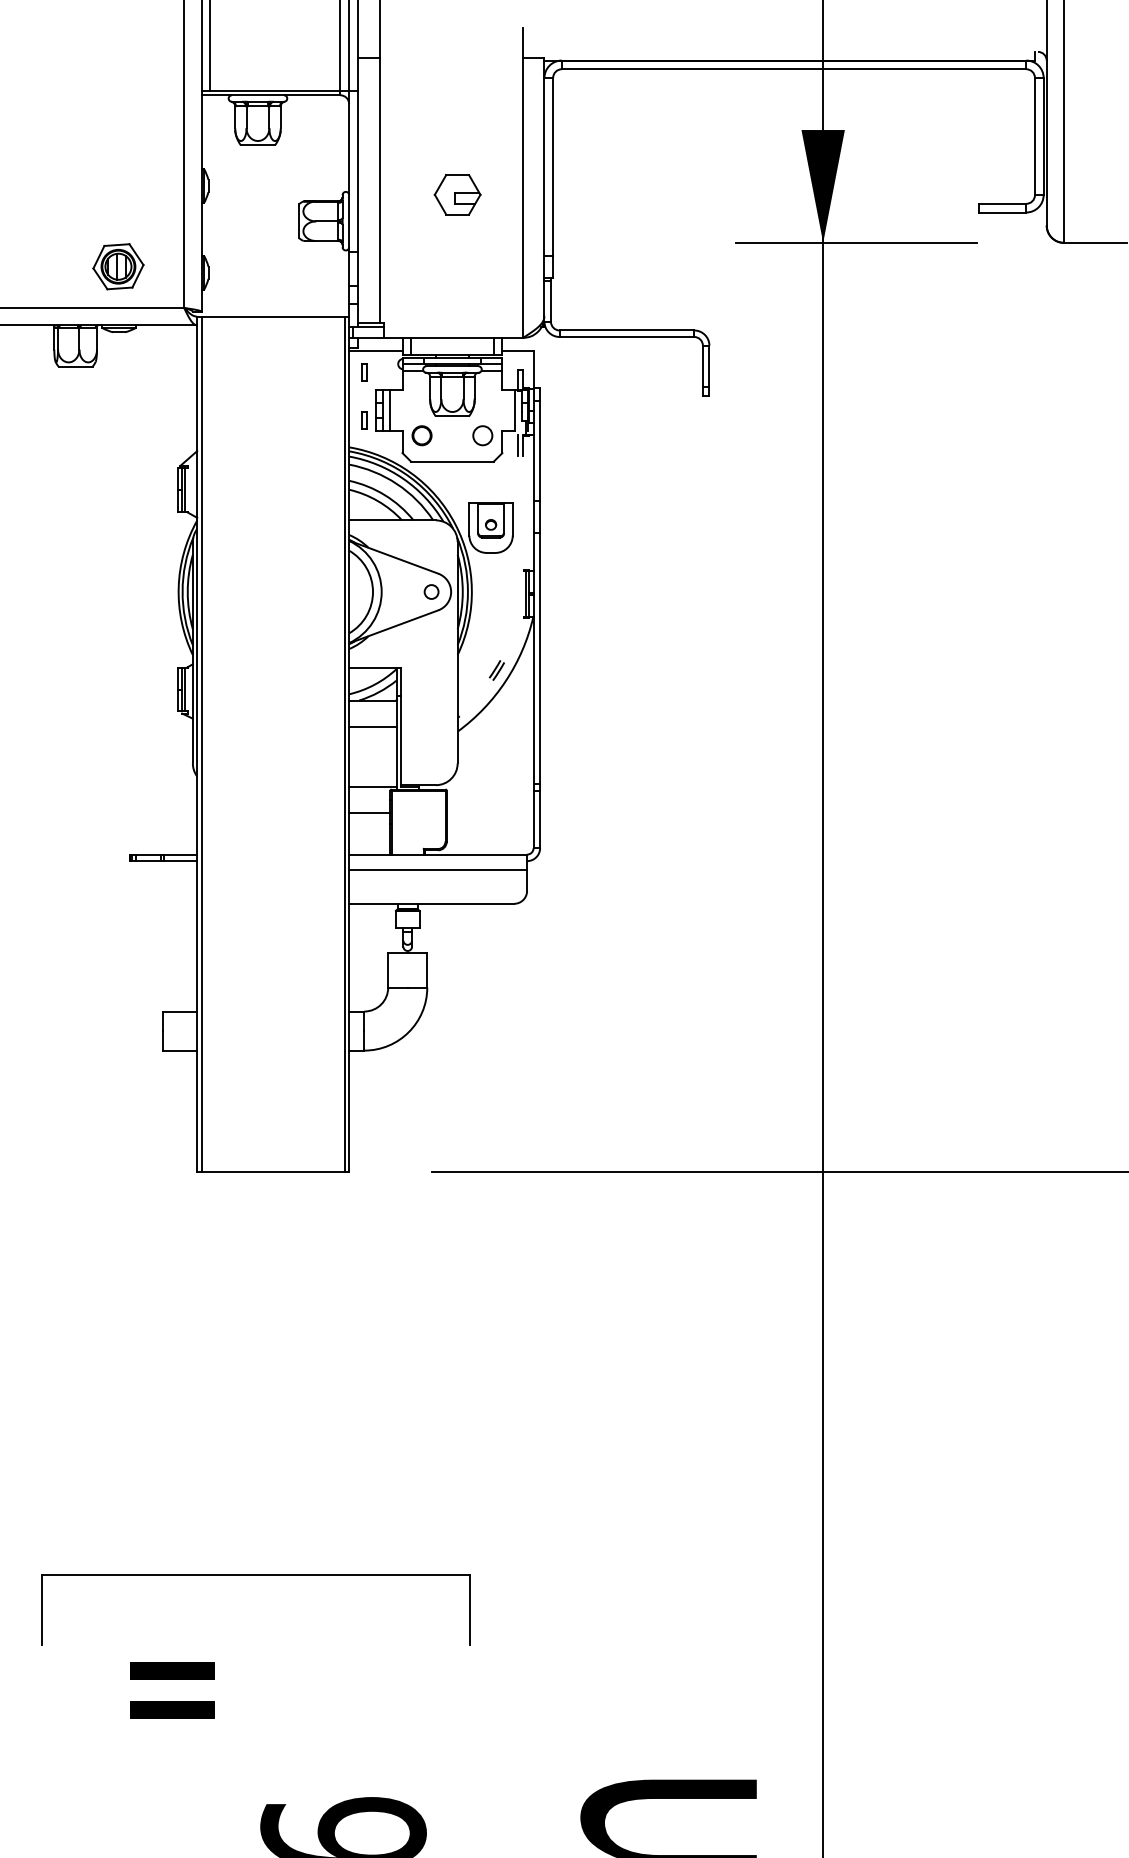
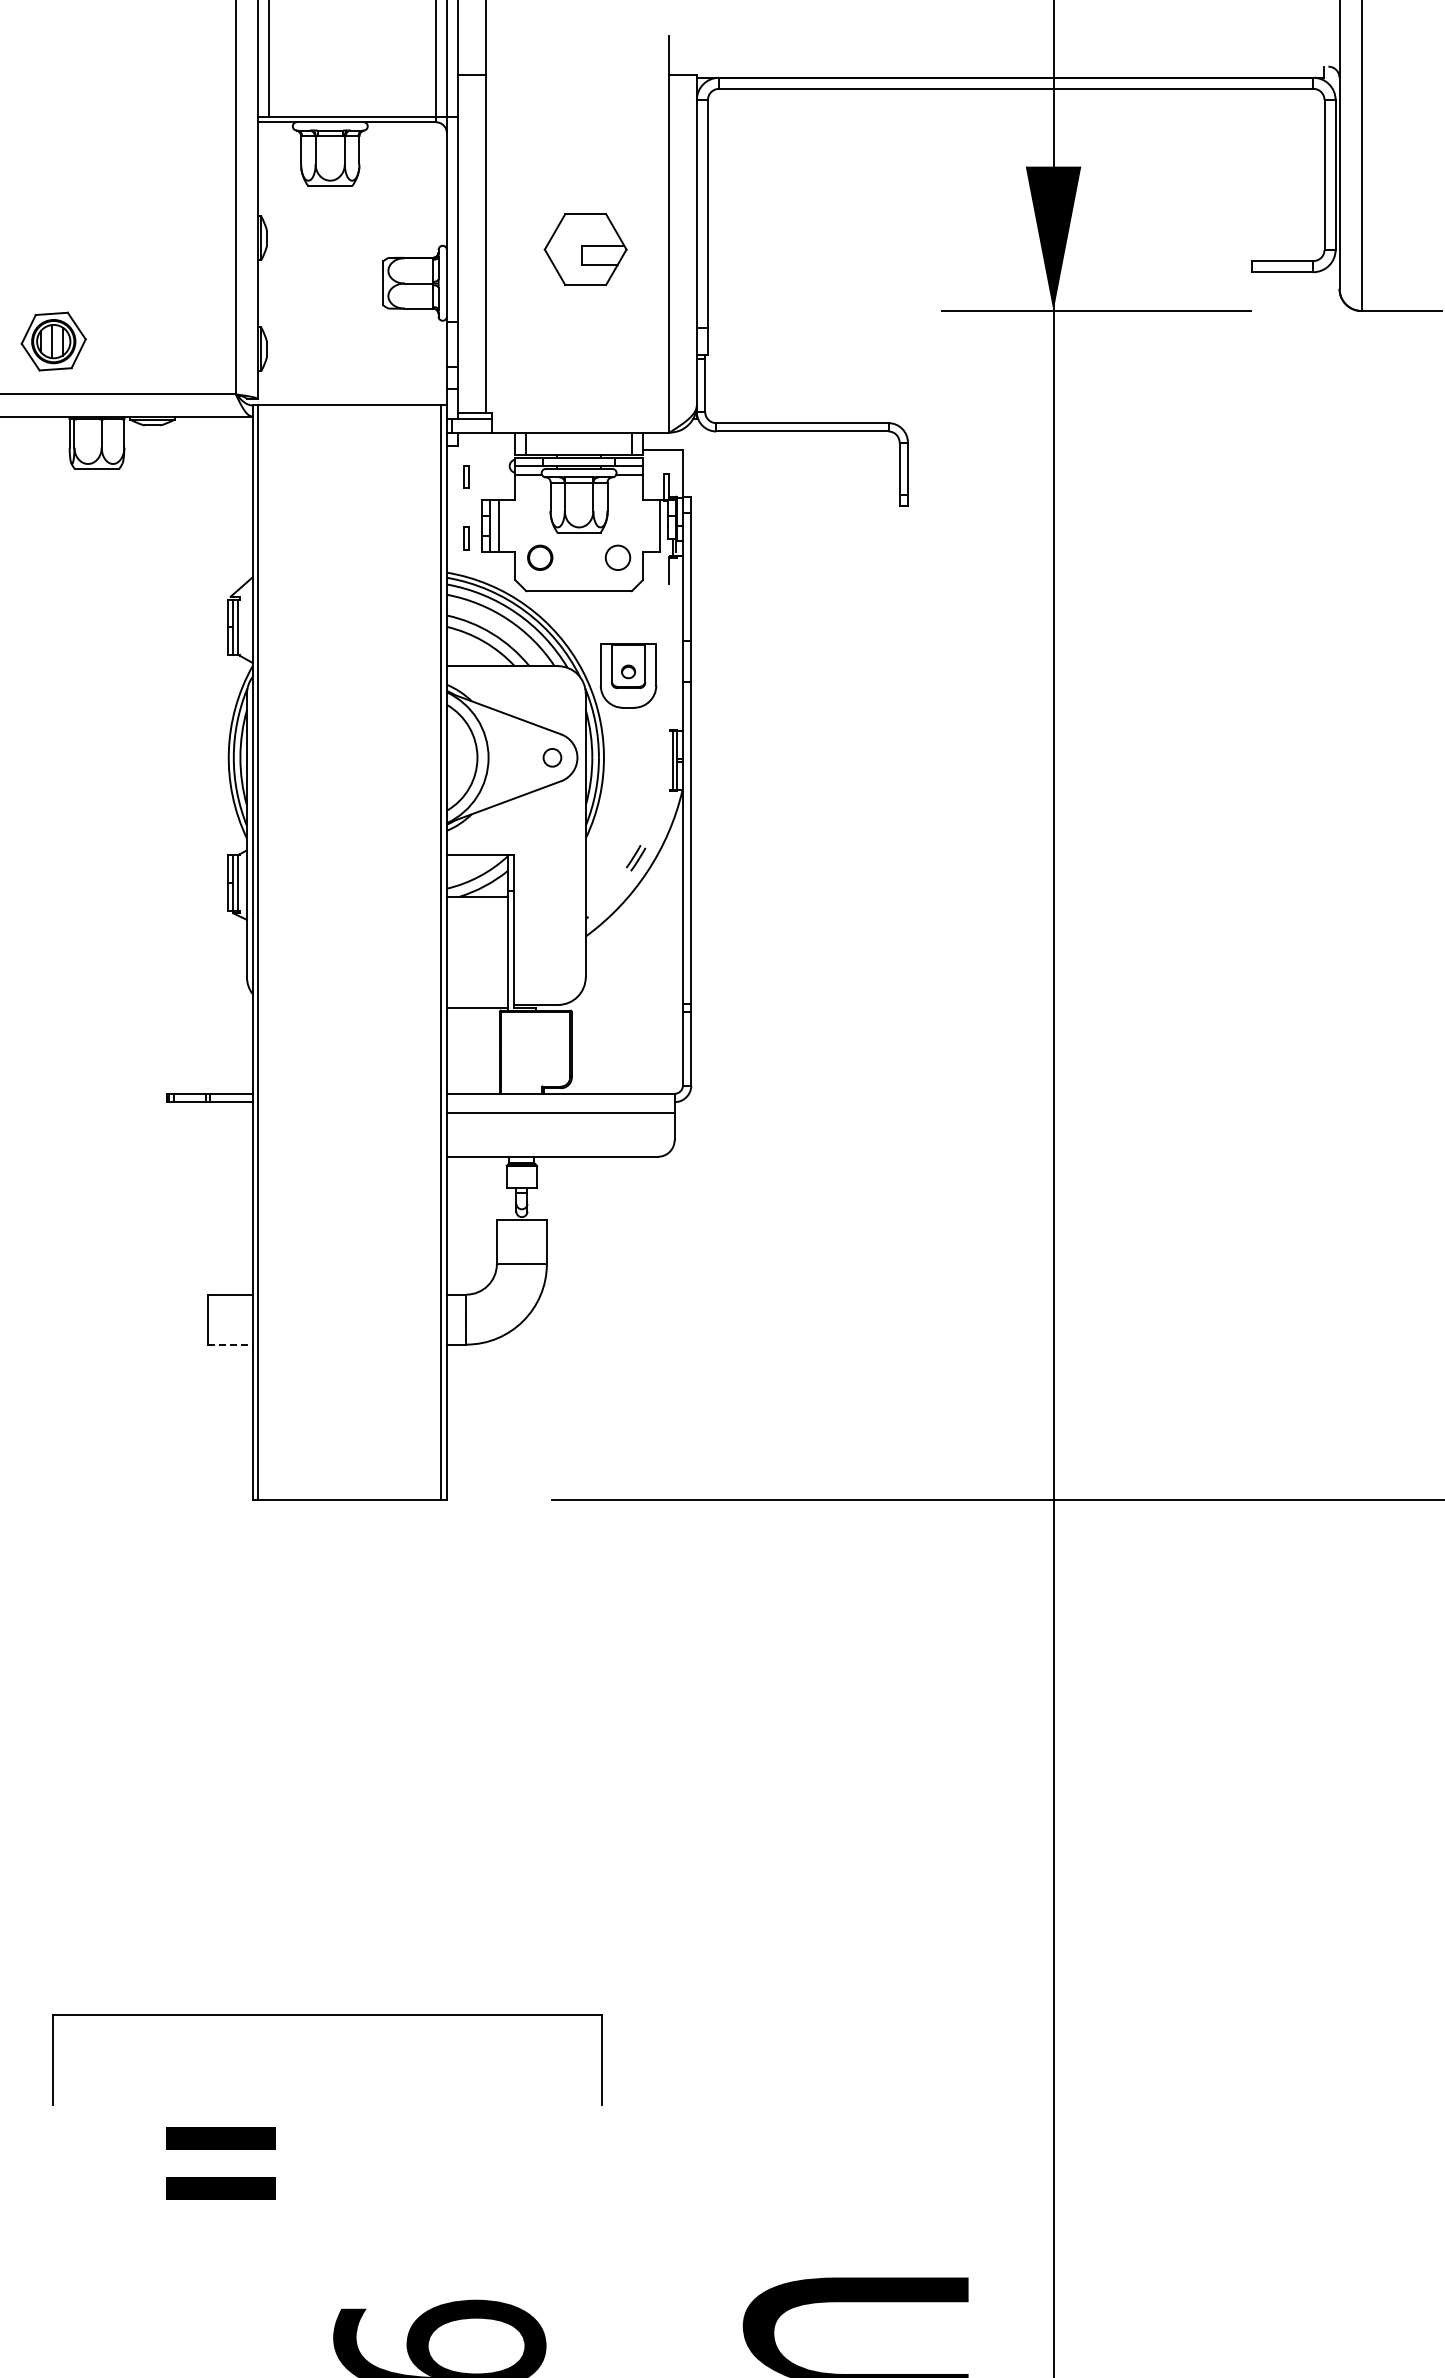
part: (457, 194) -> (585, 249), size x1.4
part: (118, 266) -> (53, 341), moved
line: (375, 351) -> (480, 449), removed
line: (518, 445) -> (663, 570), removed
line: (373, 726) -> (477, 929), removed
line: (369, 813) -> (472, 1041), removed
line: (180, 1050) -> (230, 1344), solid -> dashed

